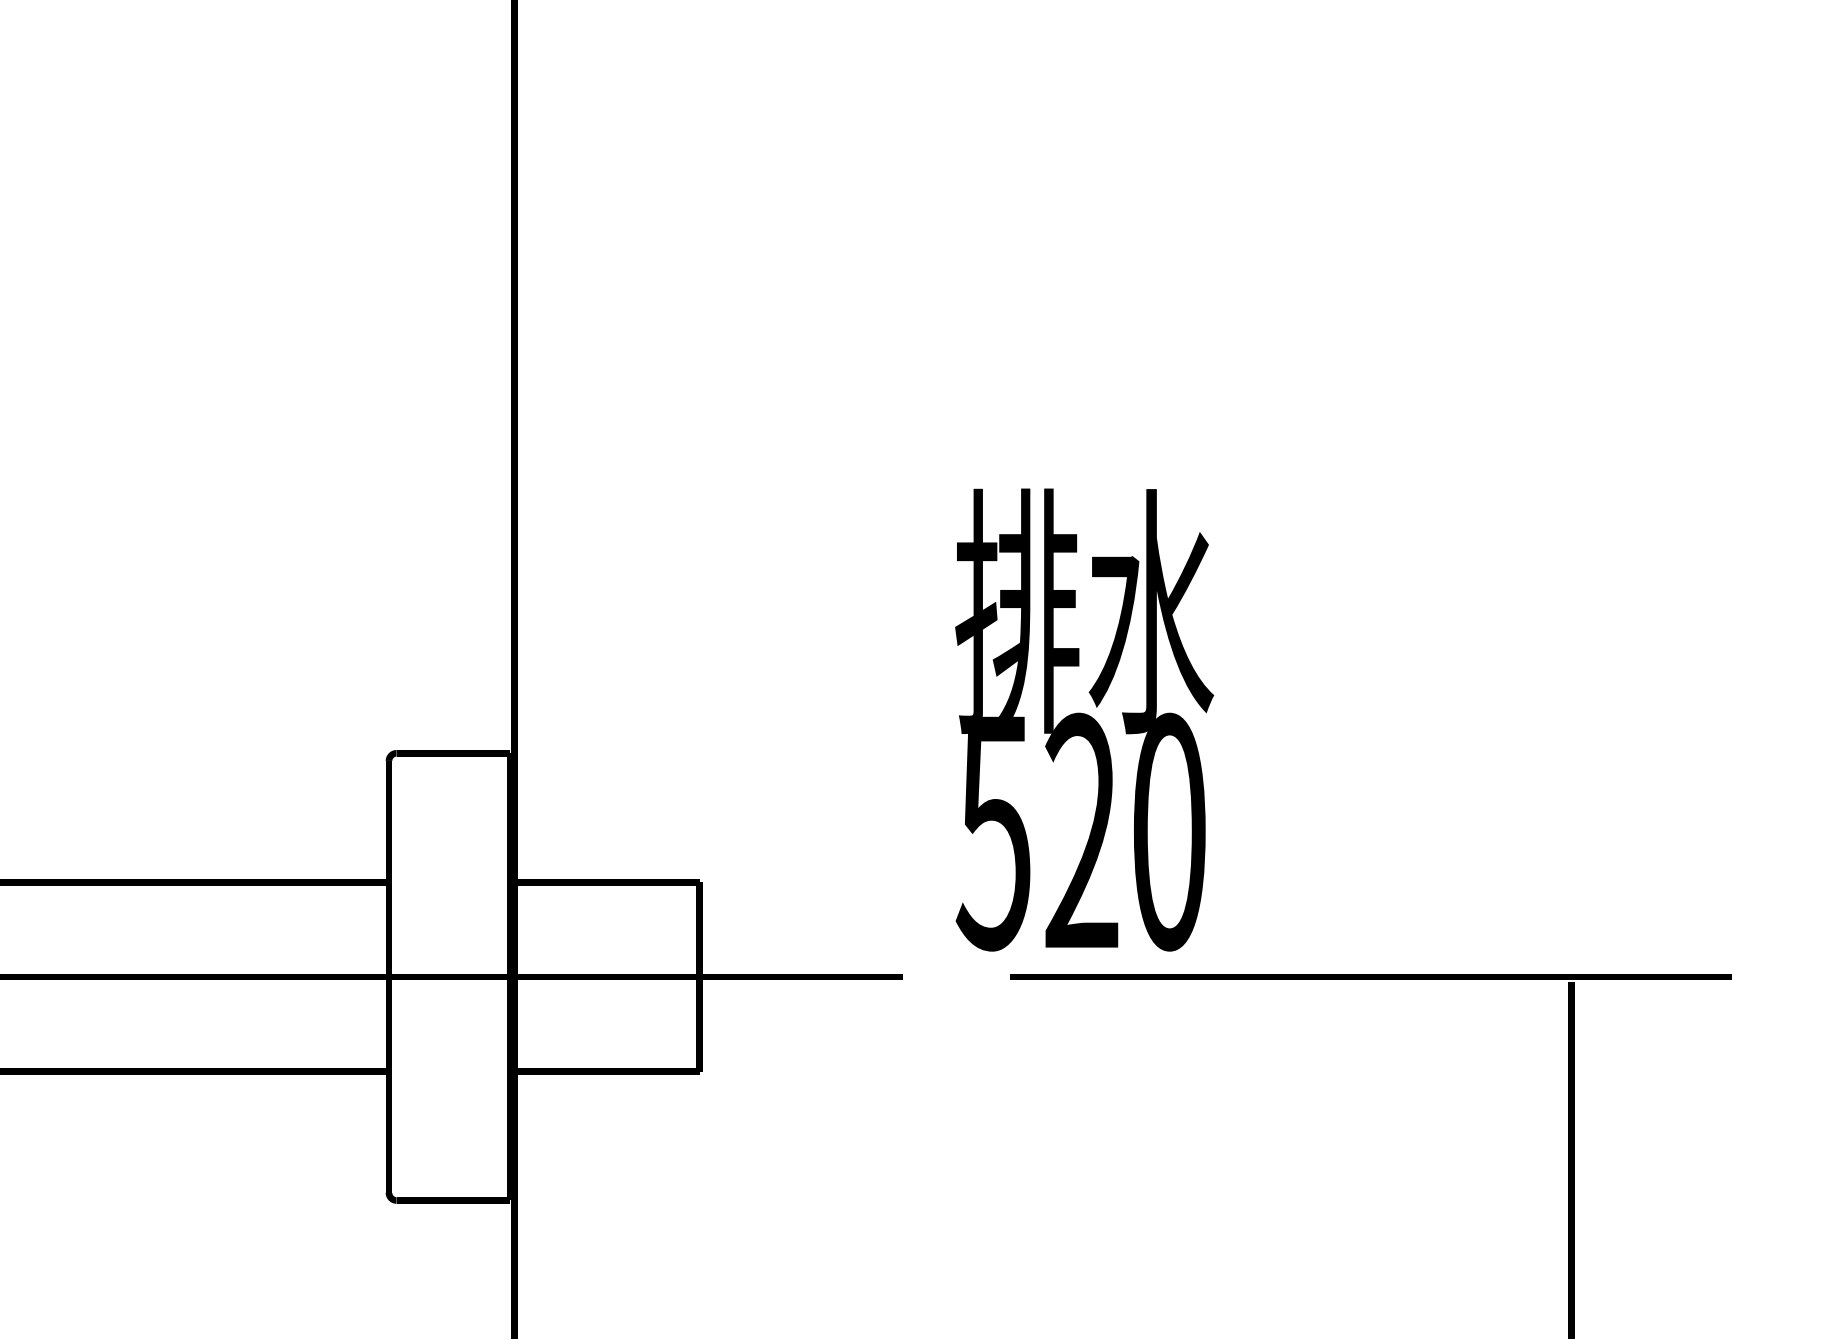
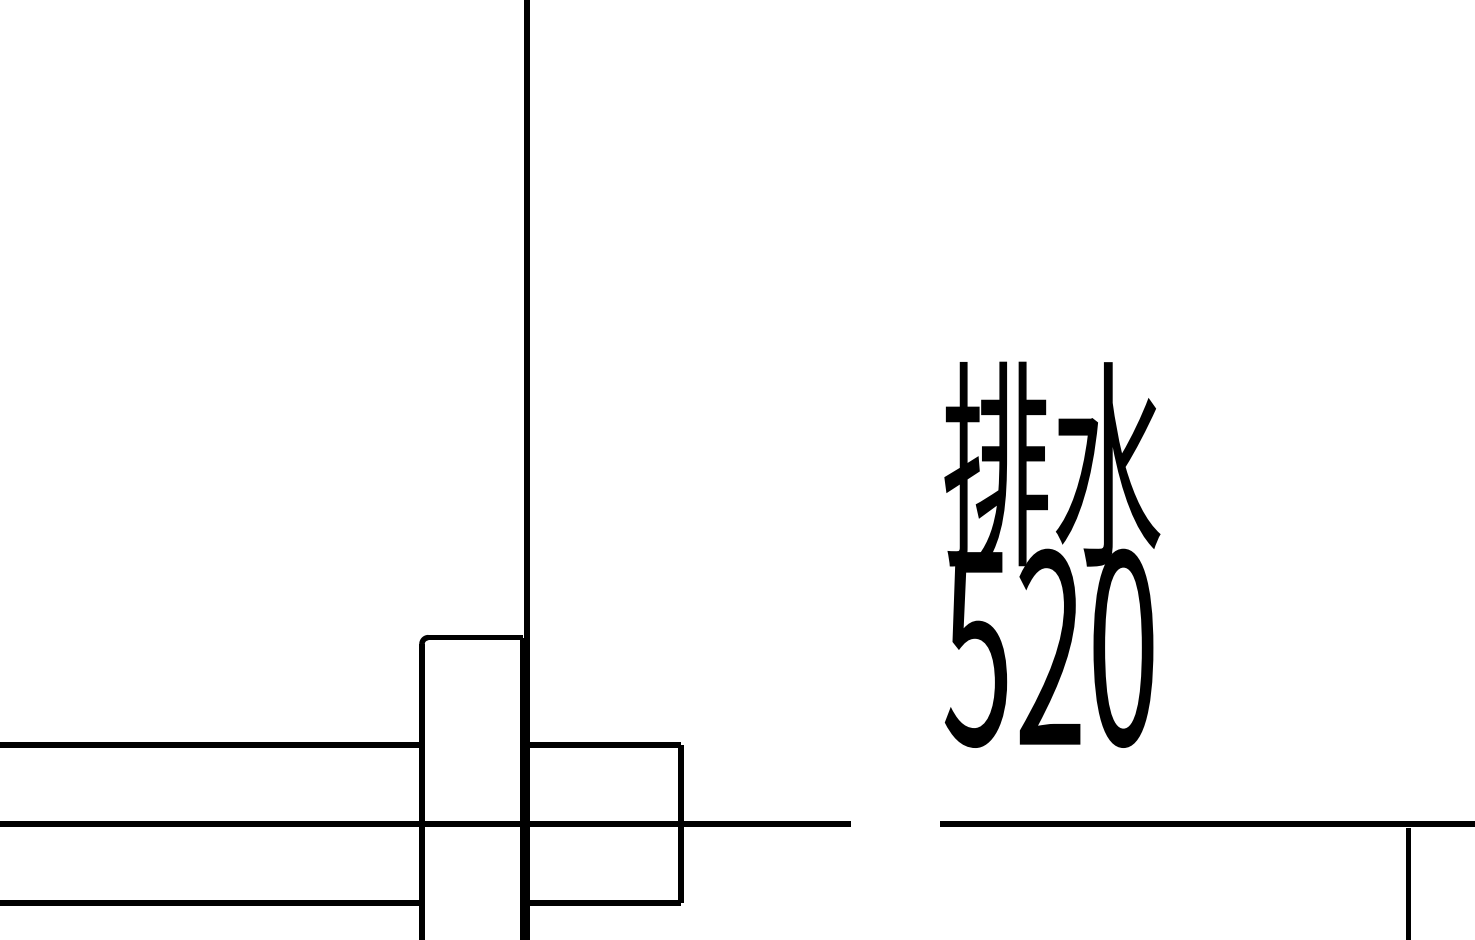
text: (1084, 719) -> (1052, 554), moved

